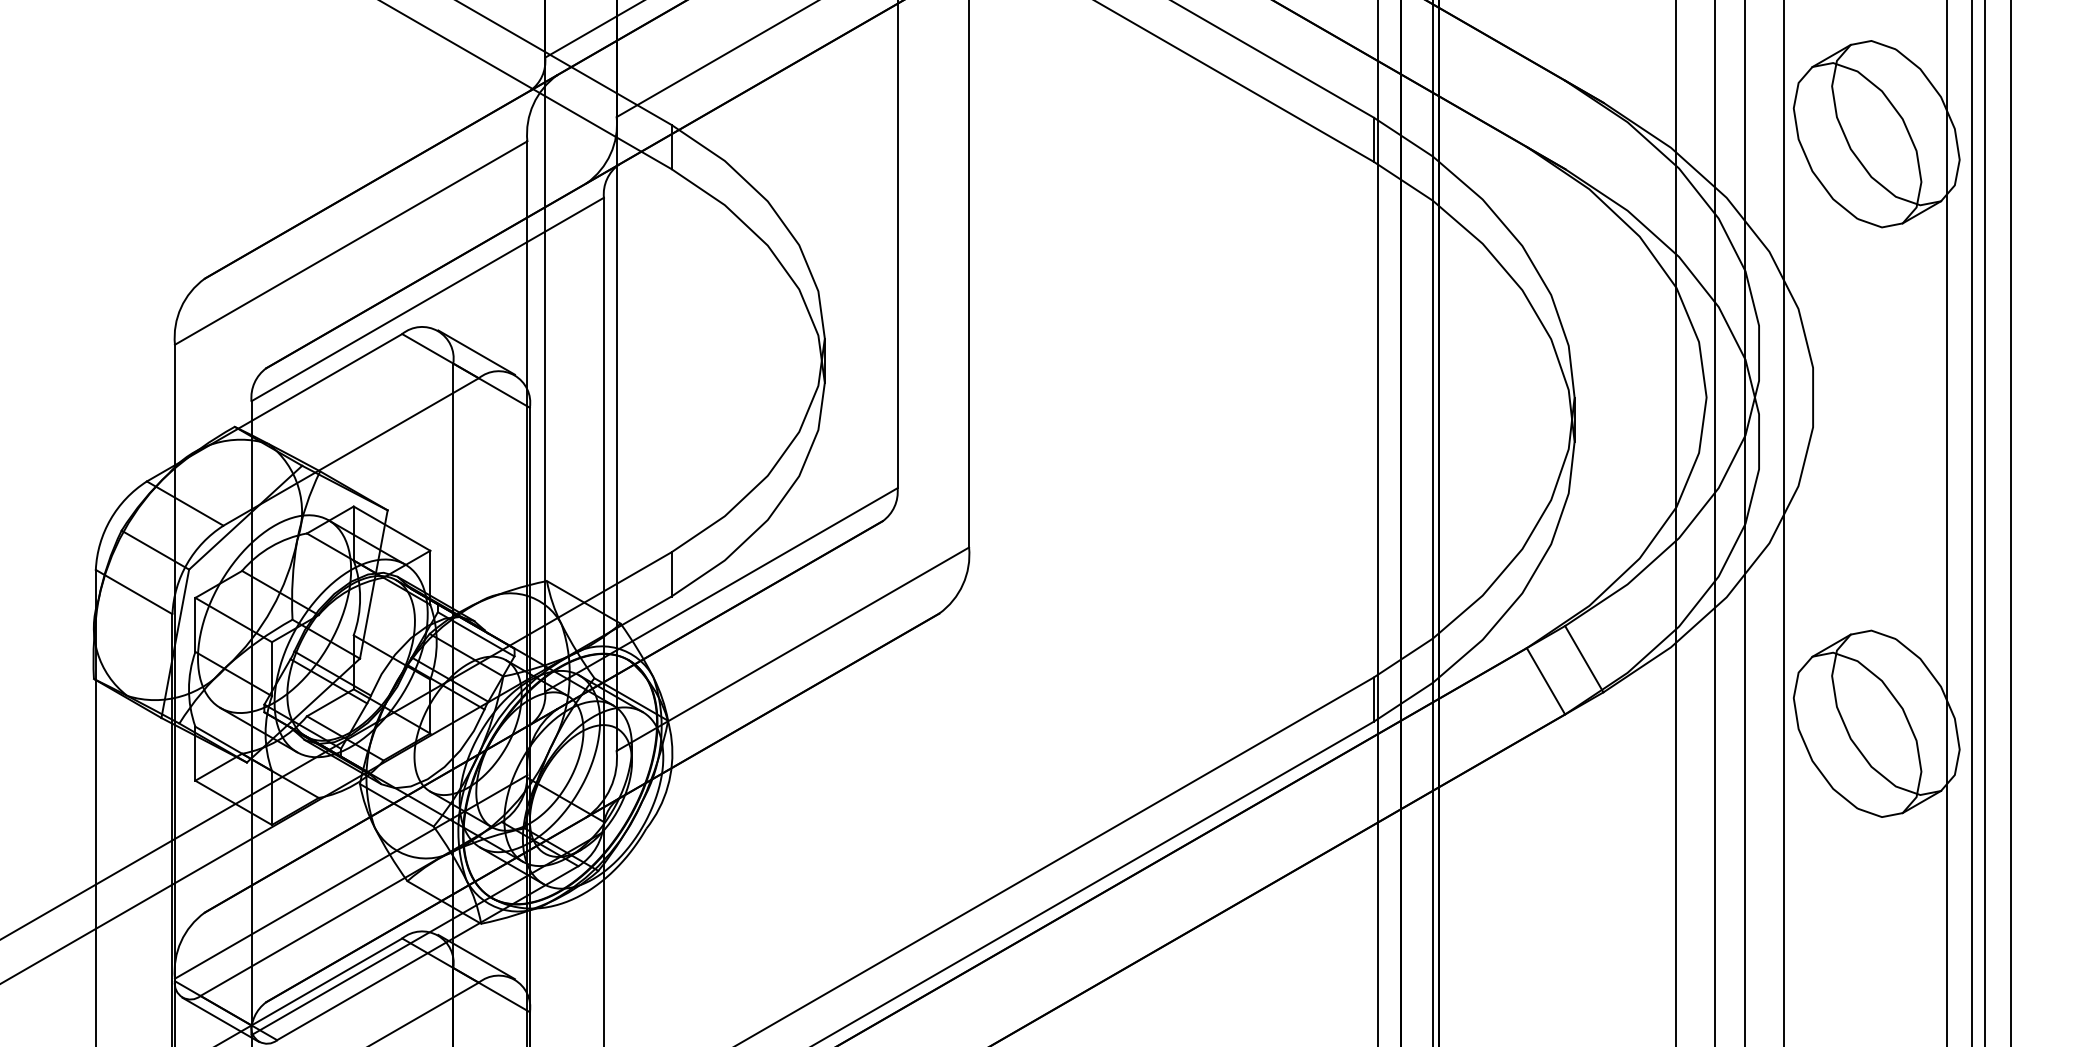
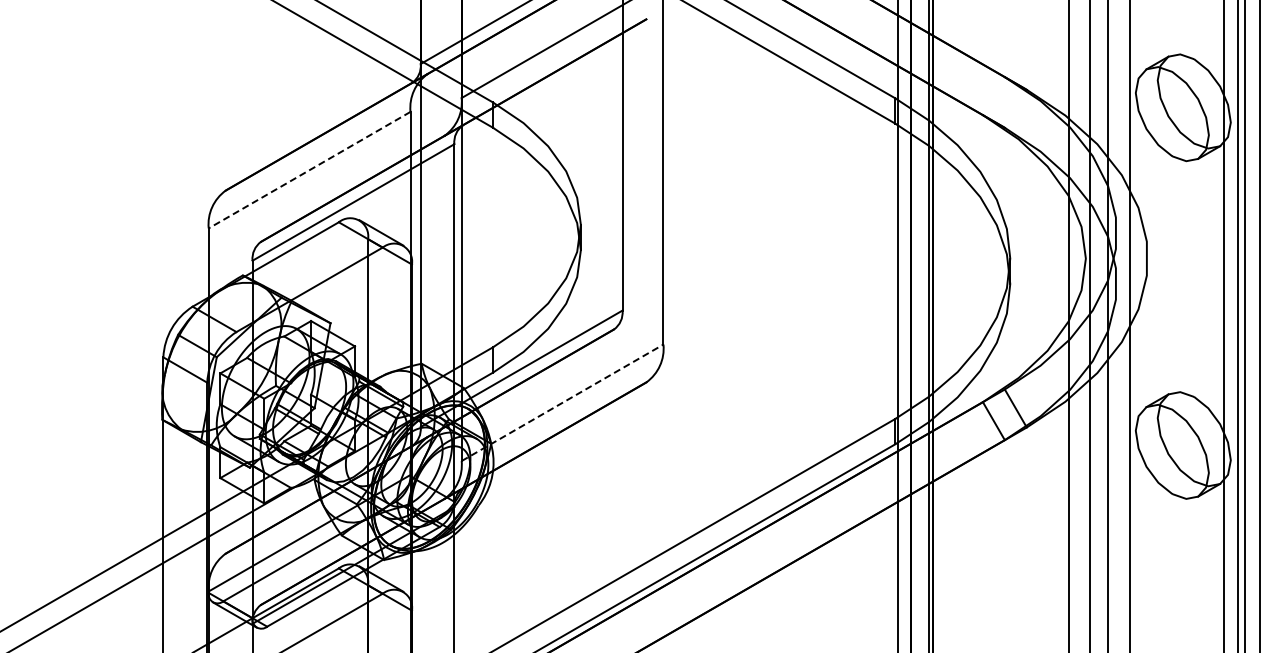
line: (350, 243) -> (309, 170), solid -> dashed
line: (794, 648) -> (563, 402), solid -> dashed

